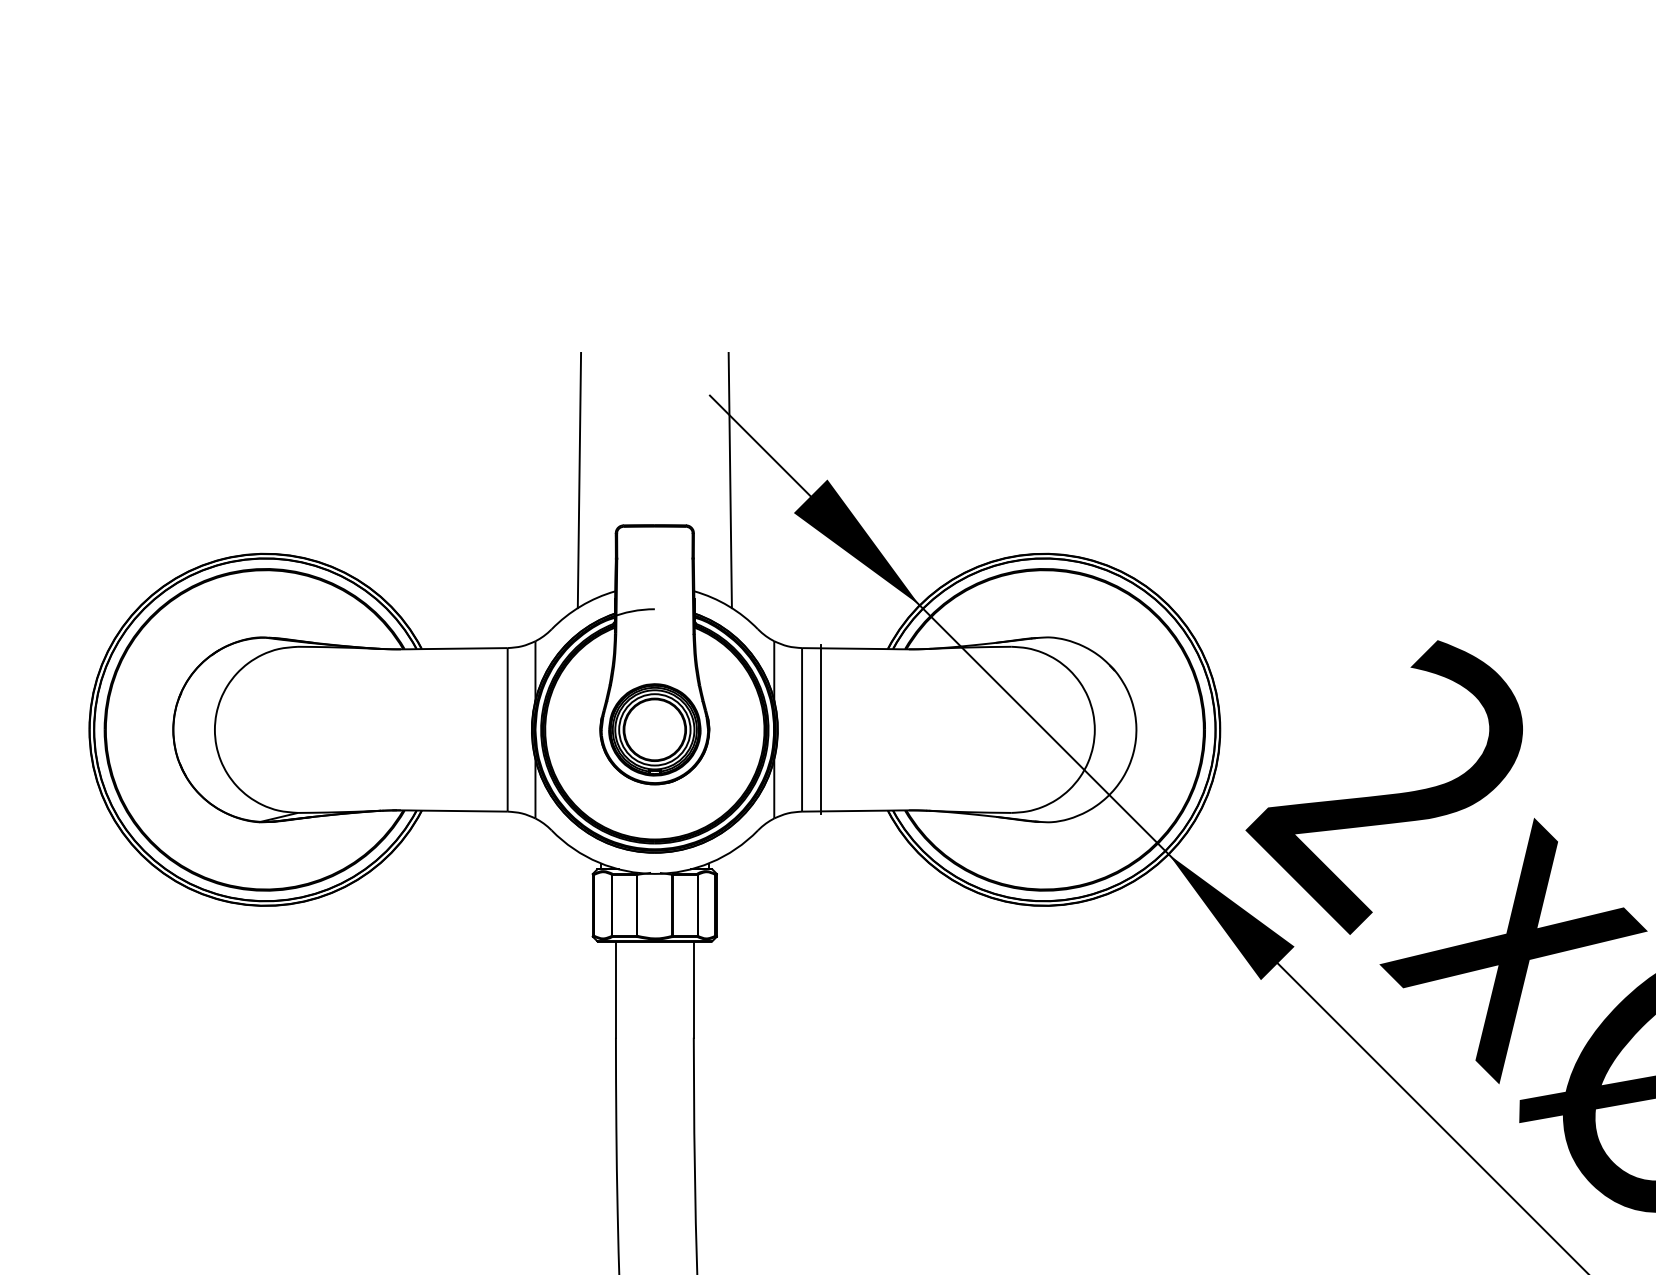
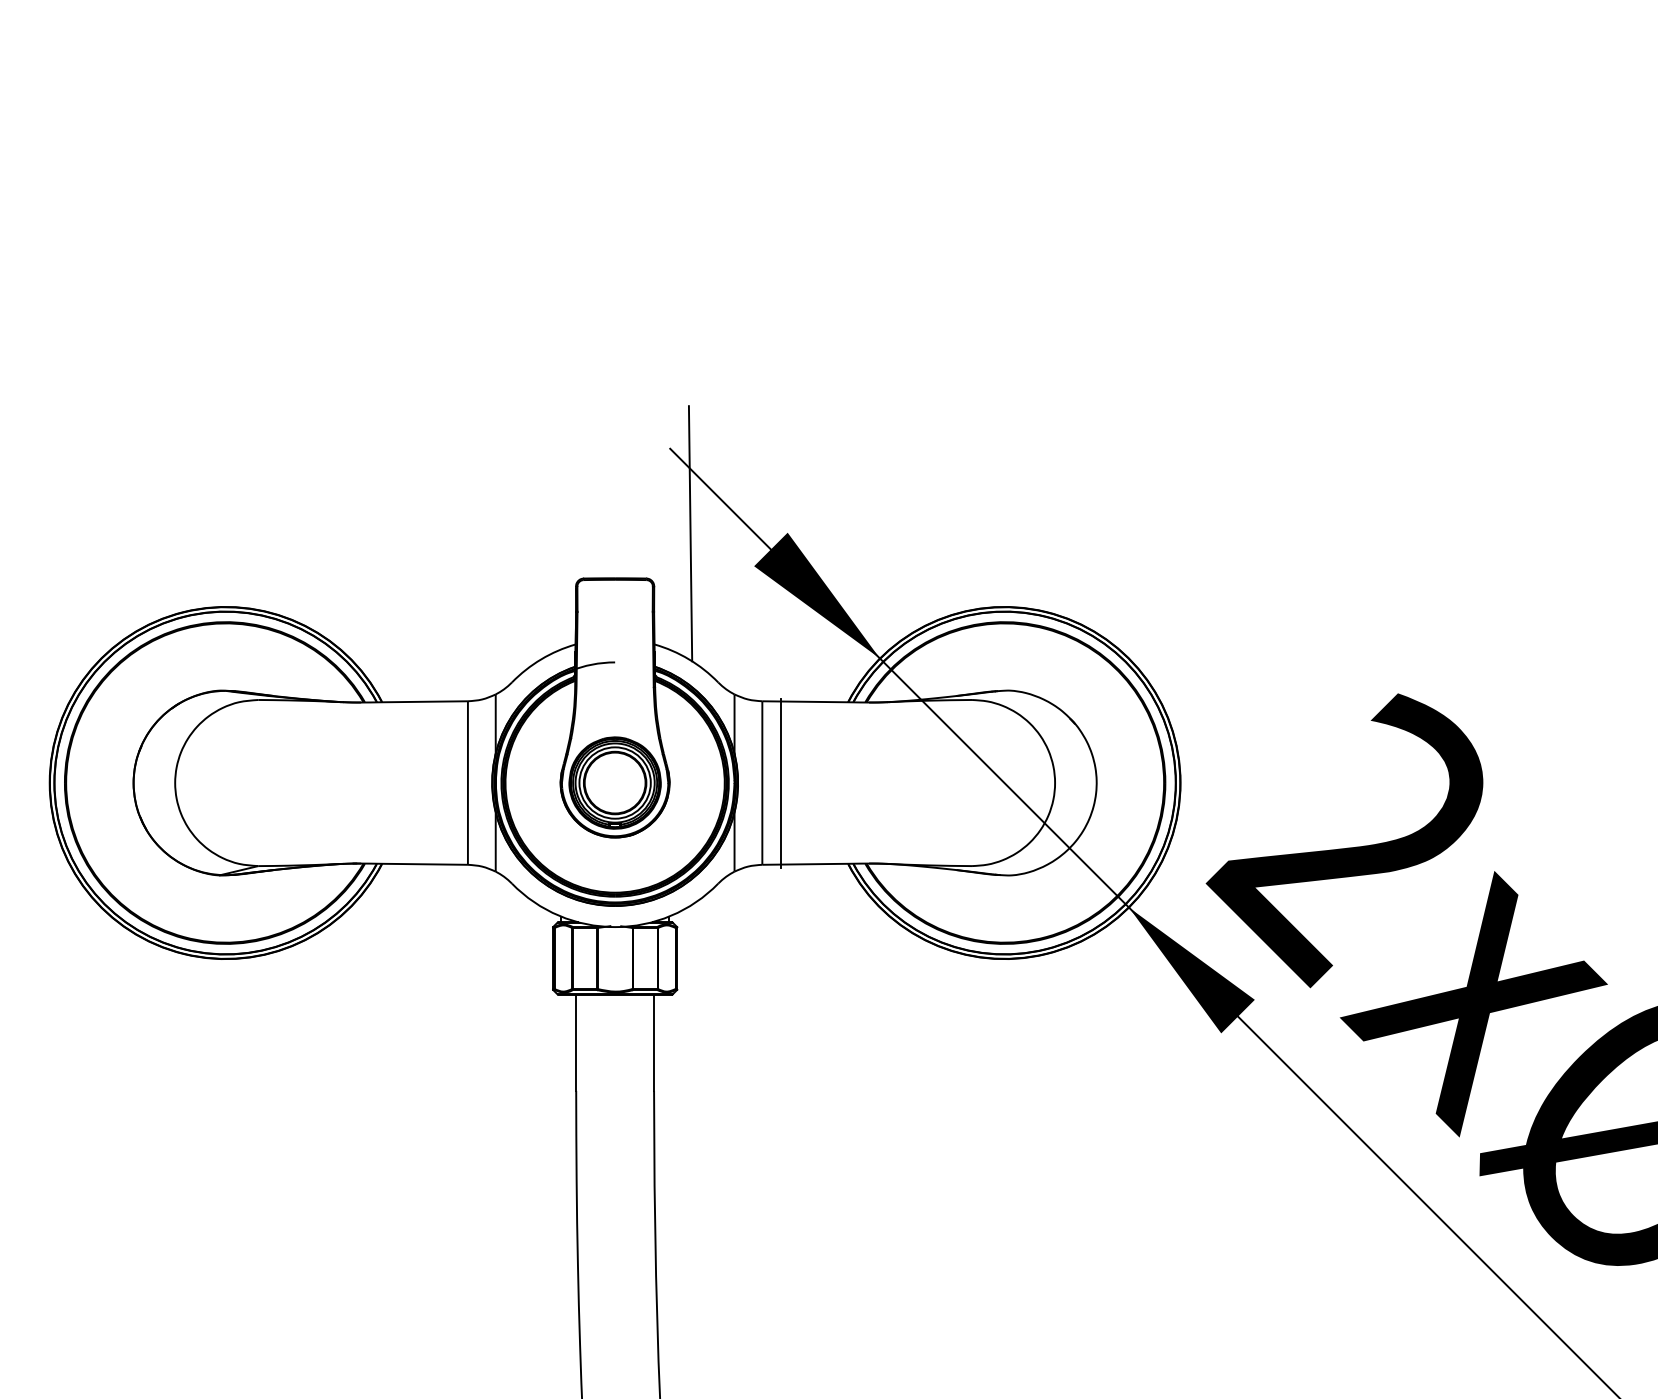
line: (579, 480) -> (539, 533), removed

